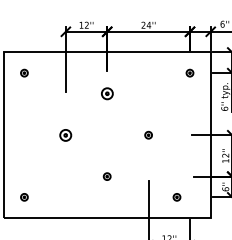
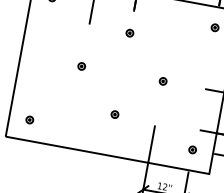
part: (106, 93) -> (129, 32), size x0.62
part: (65, 134) -> (81, 65), size x0.62
part: (176, 197) -> (192, 149), moved

